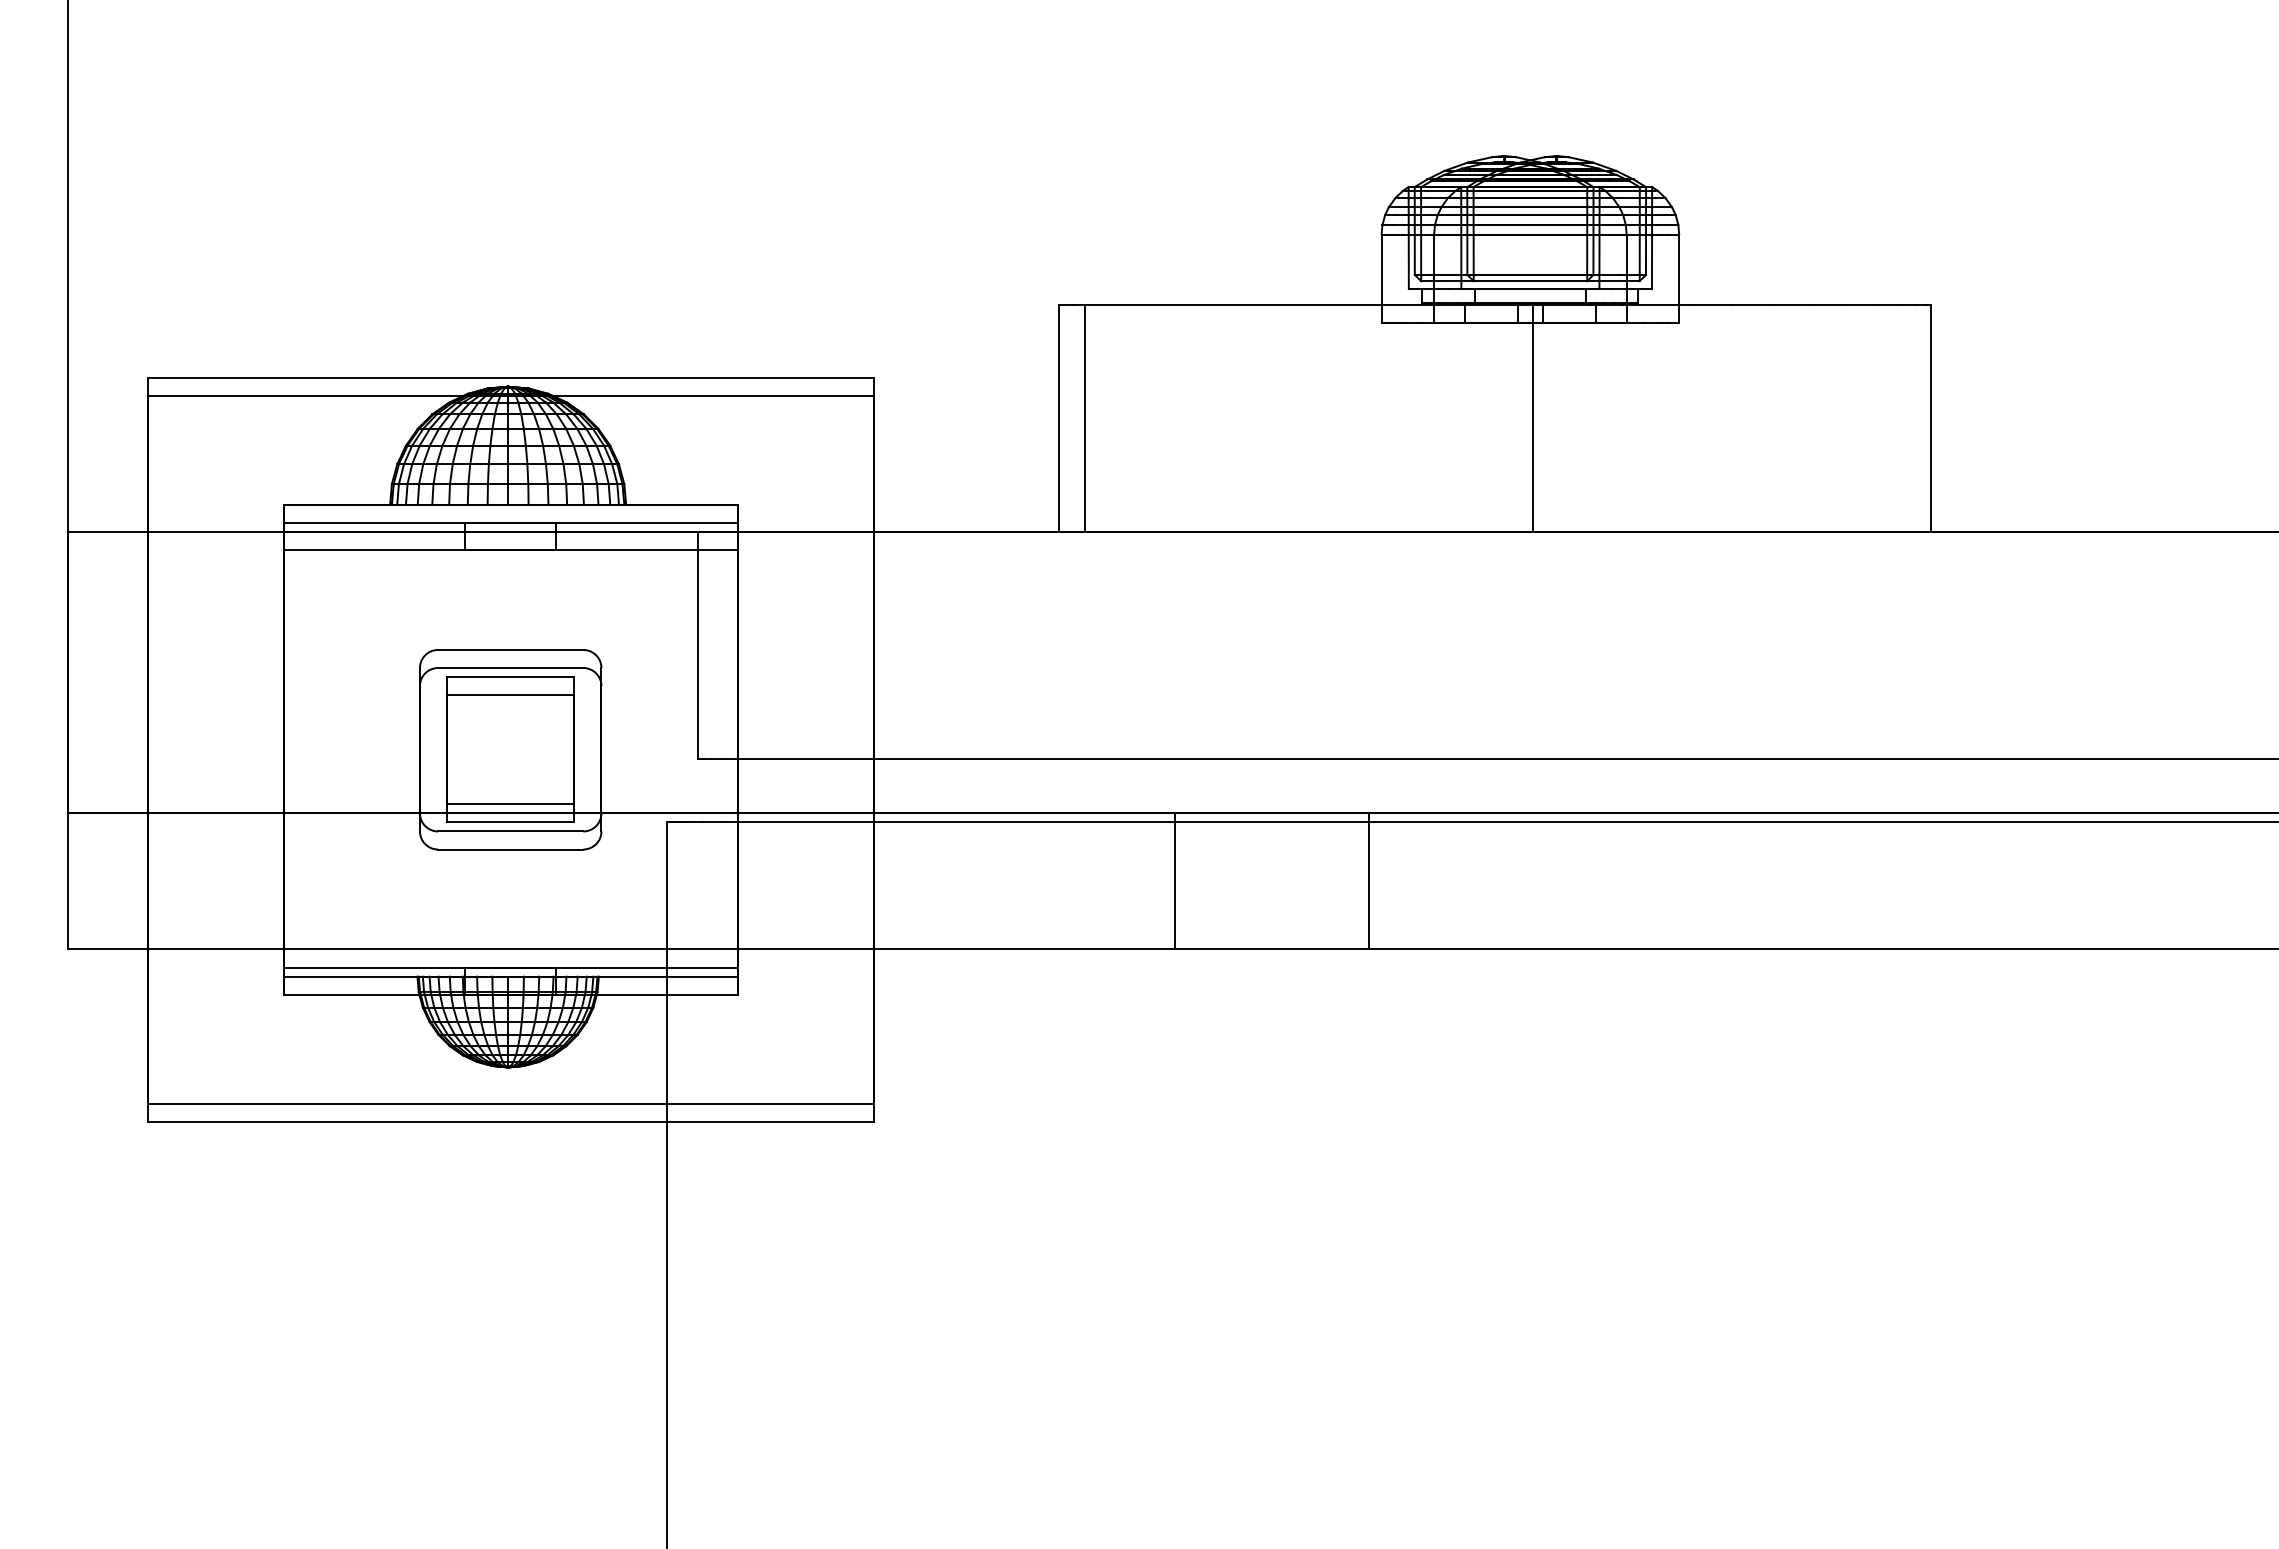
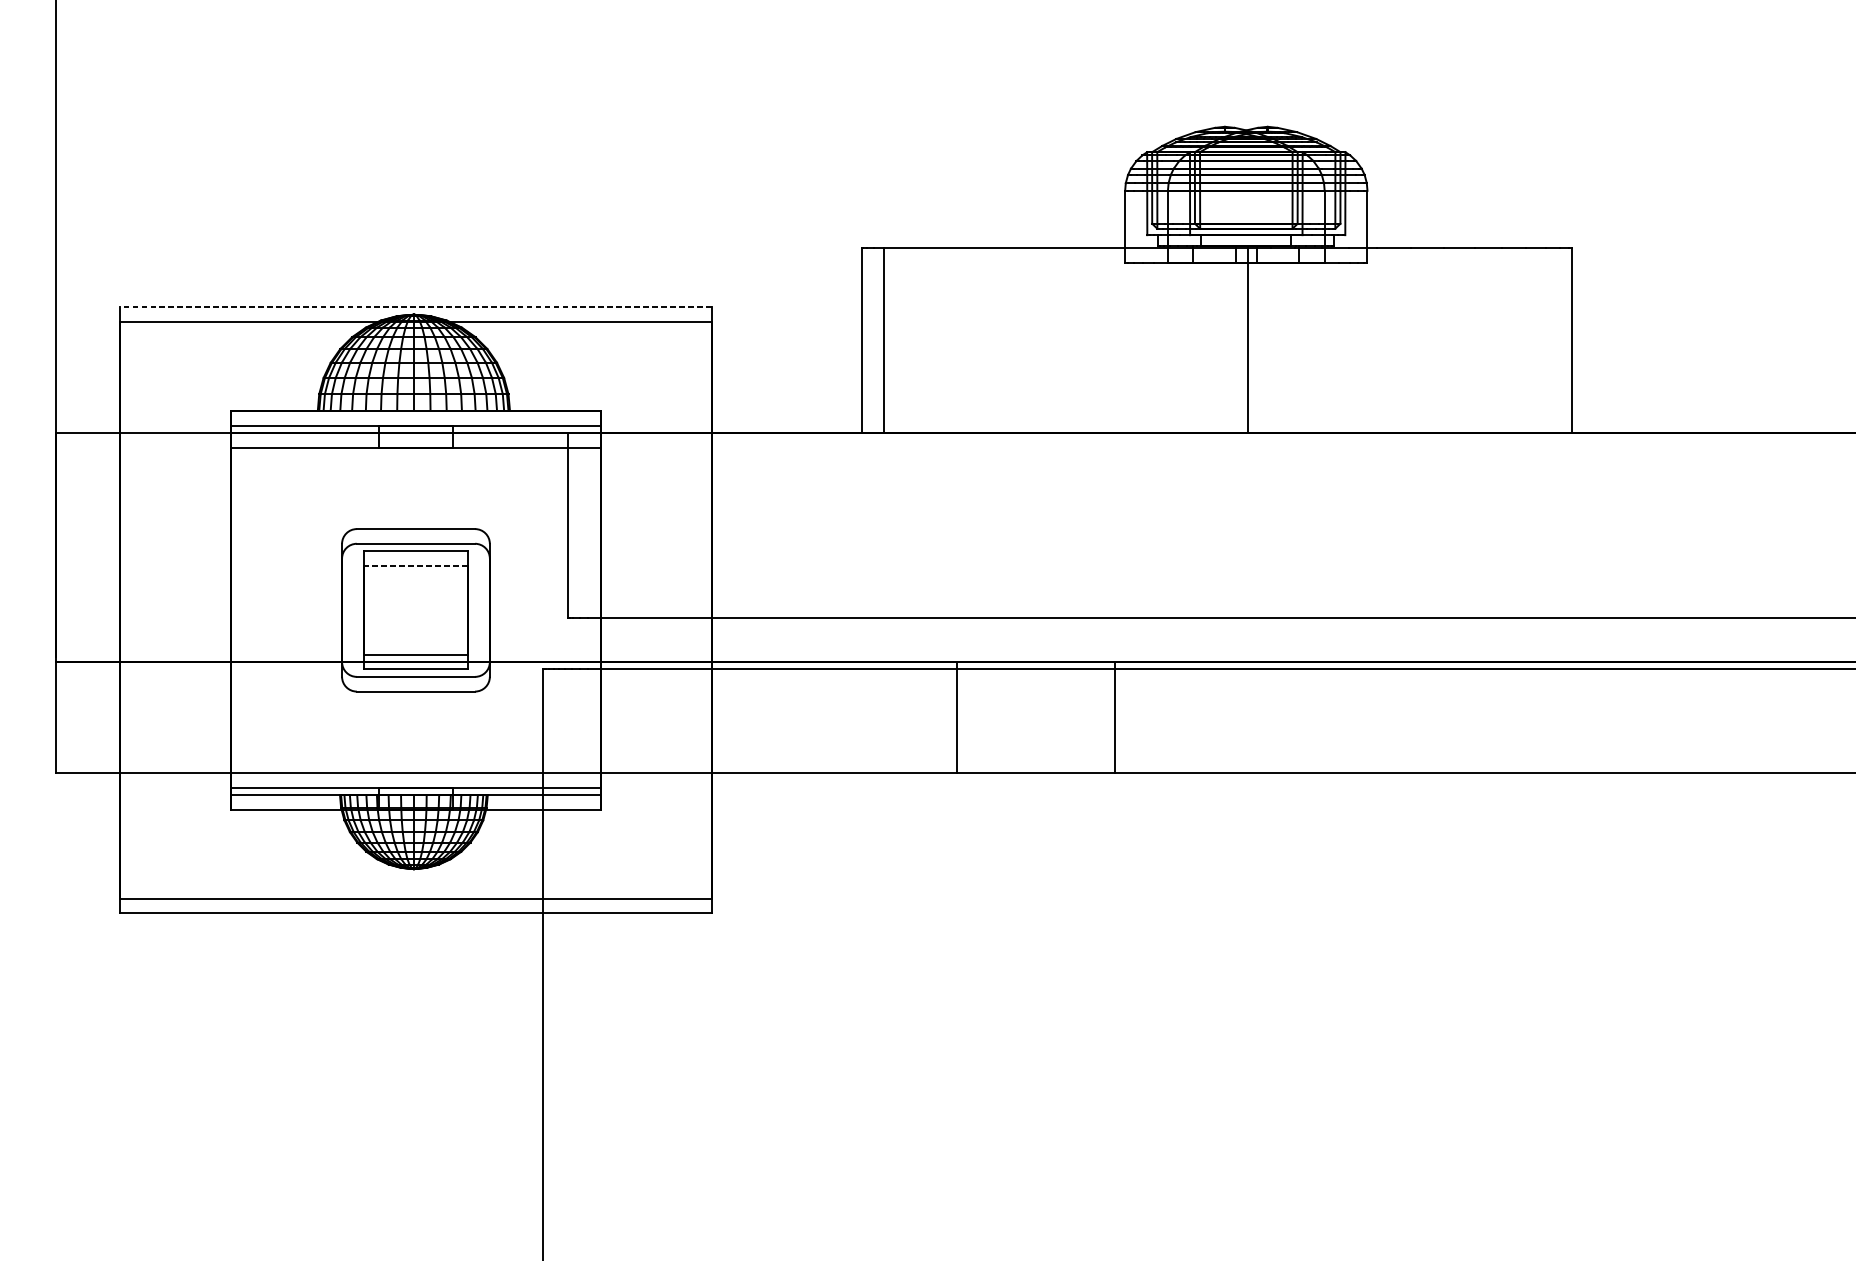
line: (510, 377) -> (415, 307), solid -> dashed
line: (510, 695) -> (415, 566), solid -> dashed

